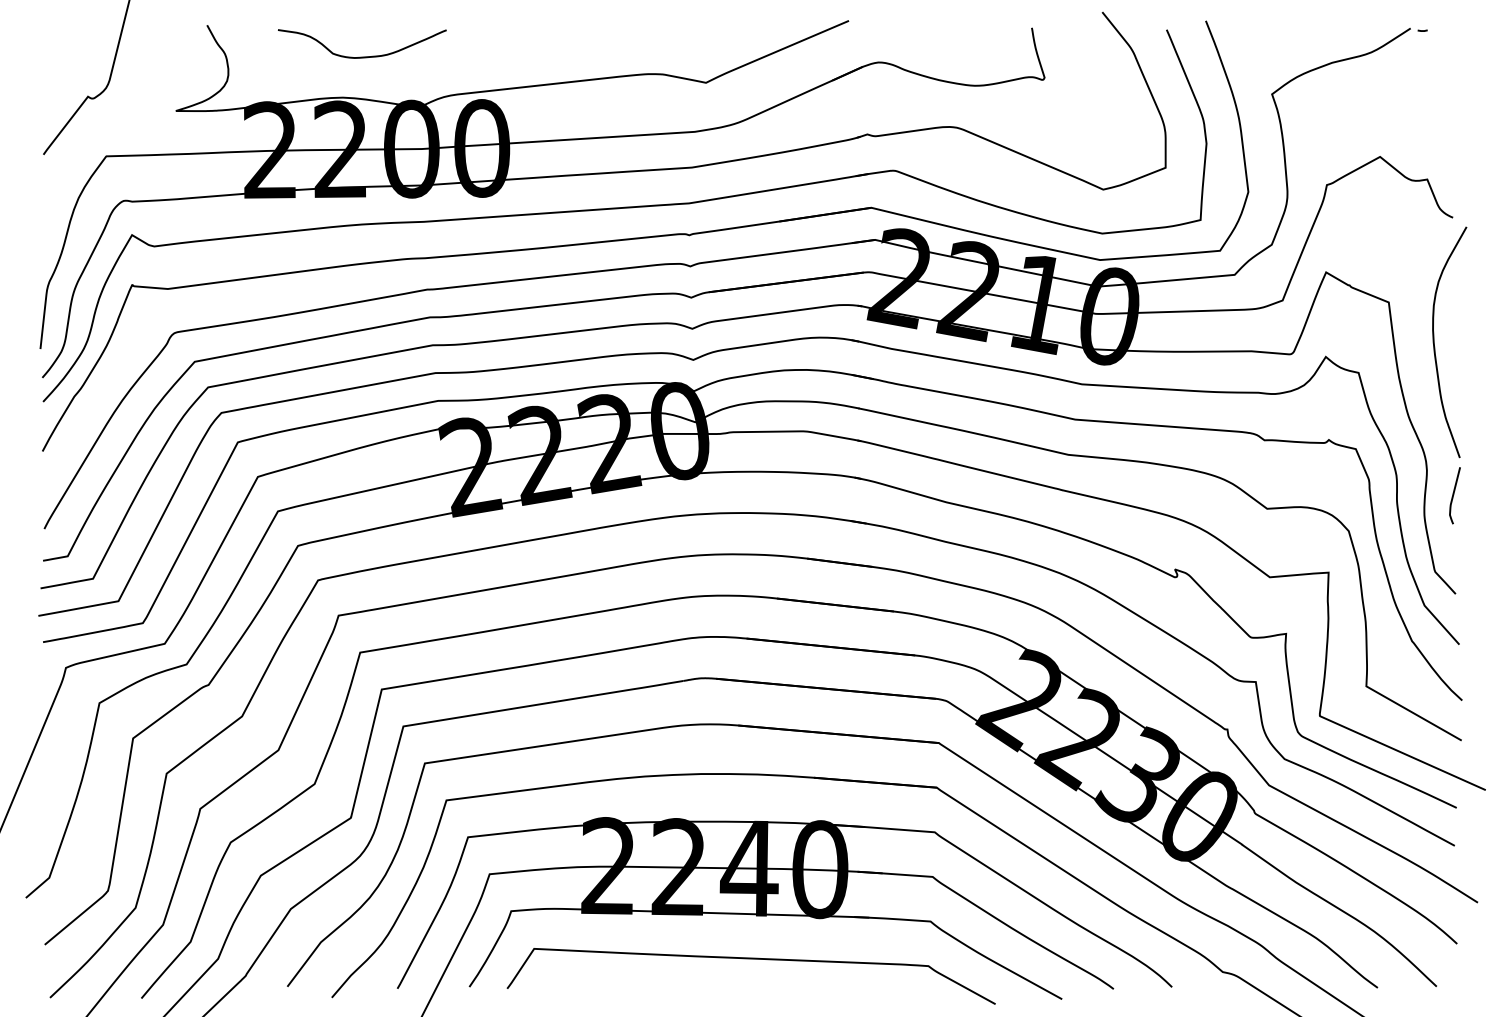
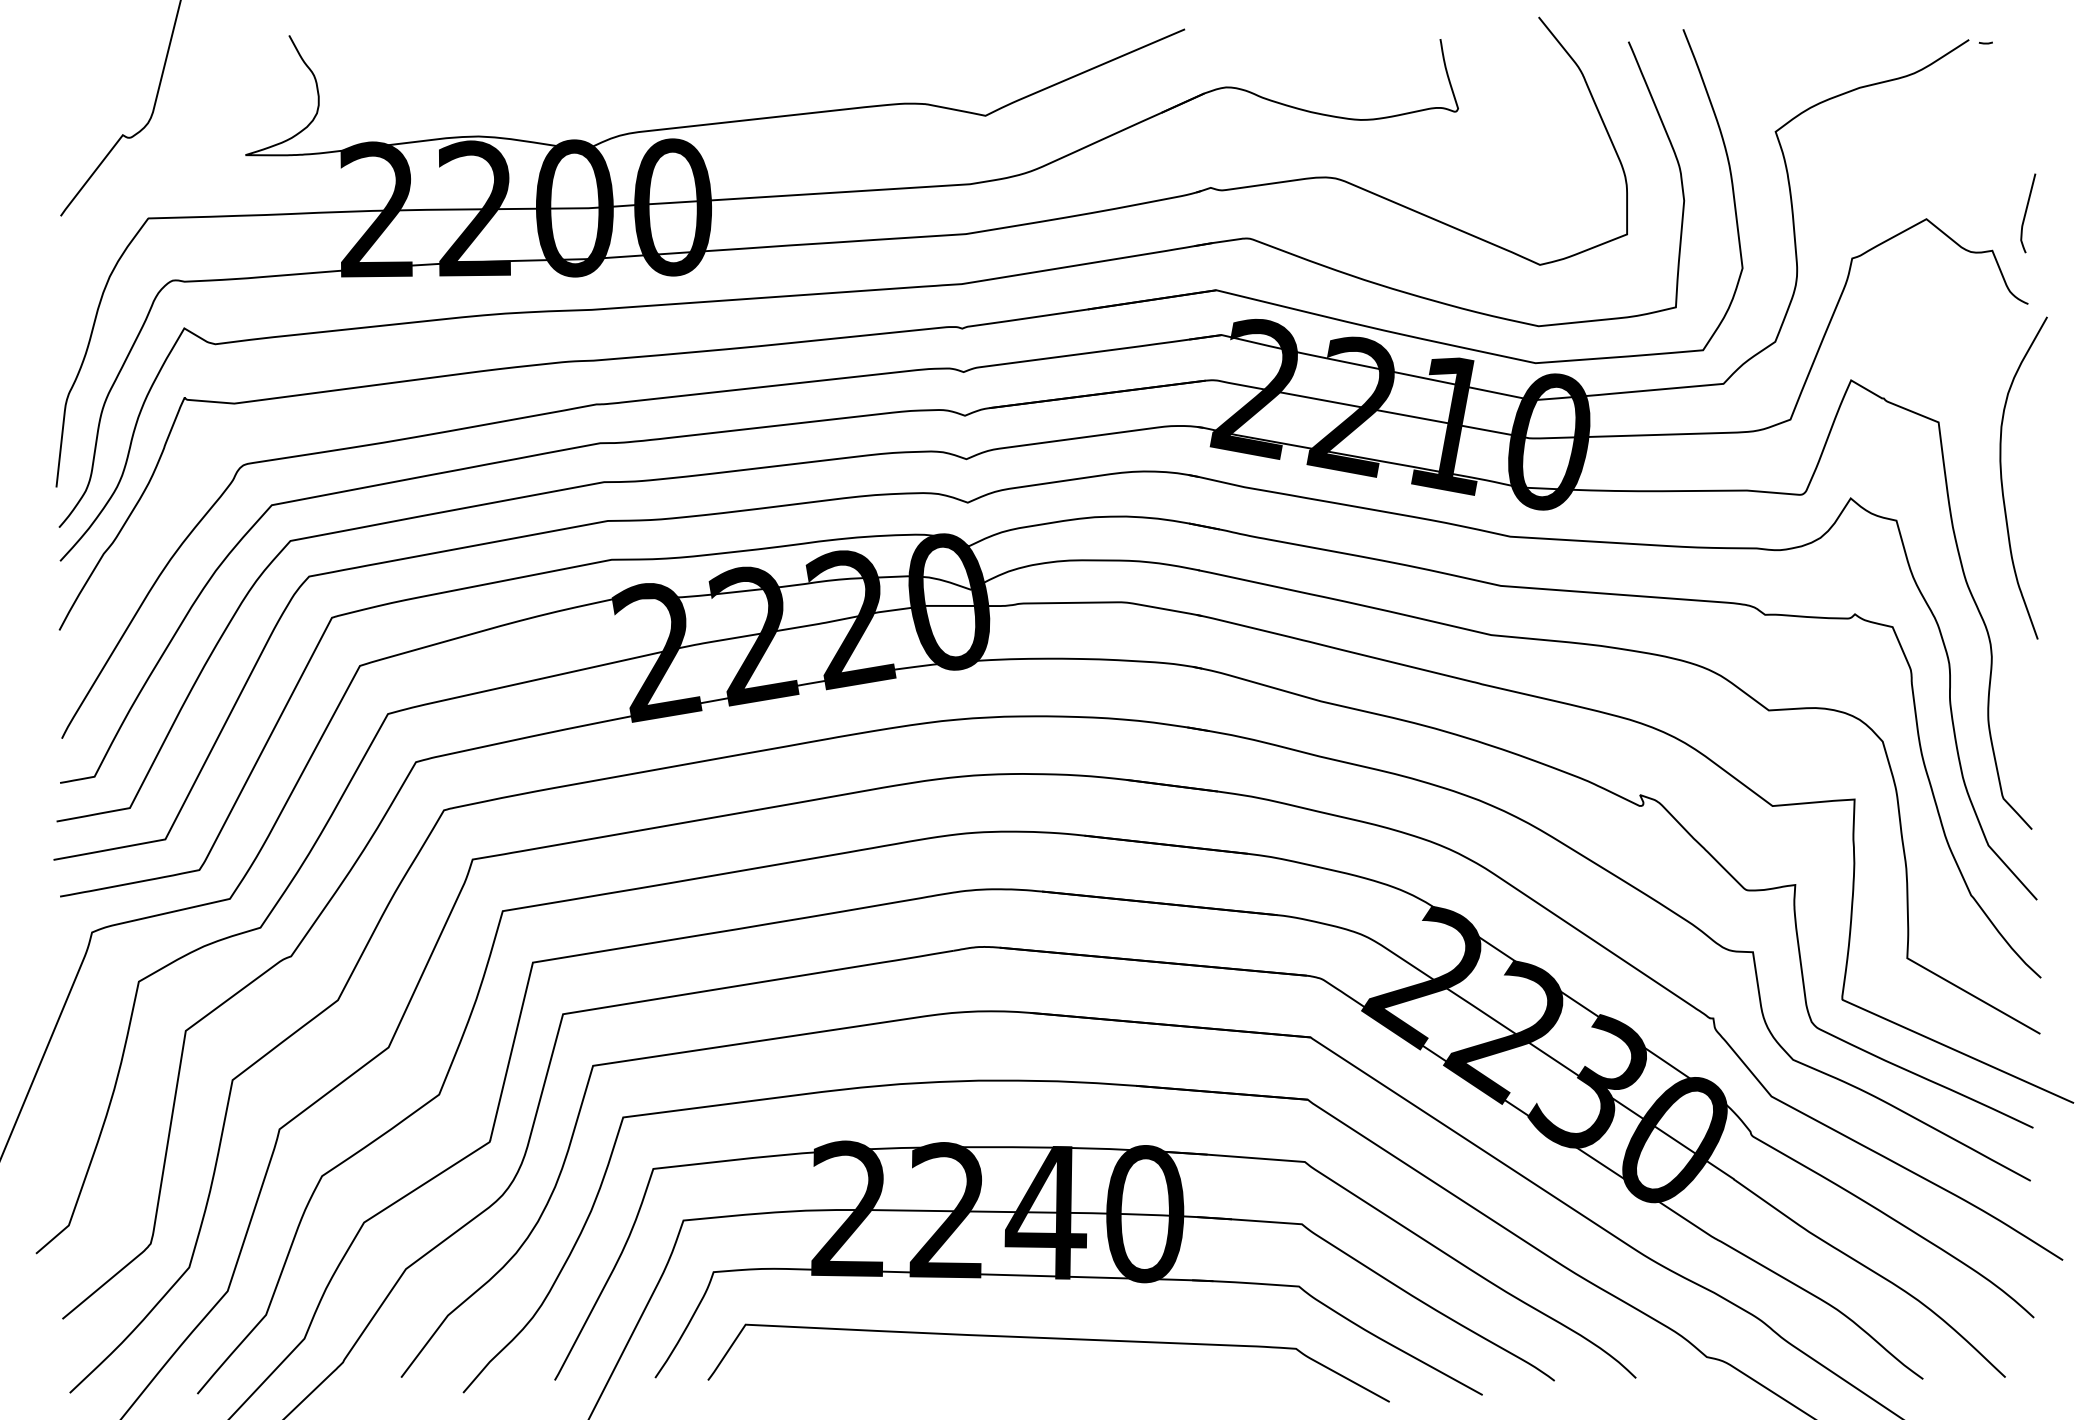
curve: (362, 56) -> (505, 79), removed
curve: (1454, 494) -> (2027, 211), moved

